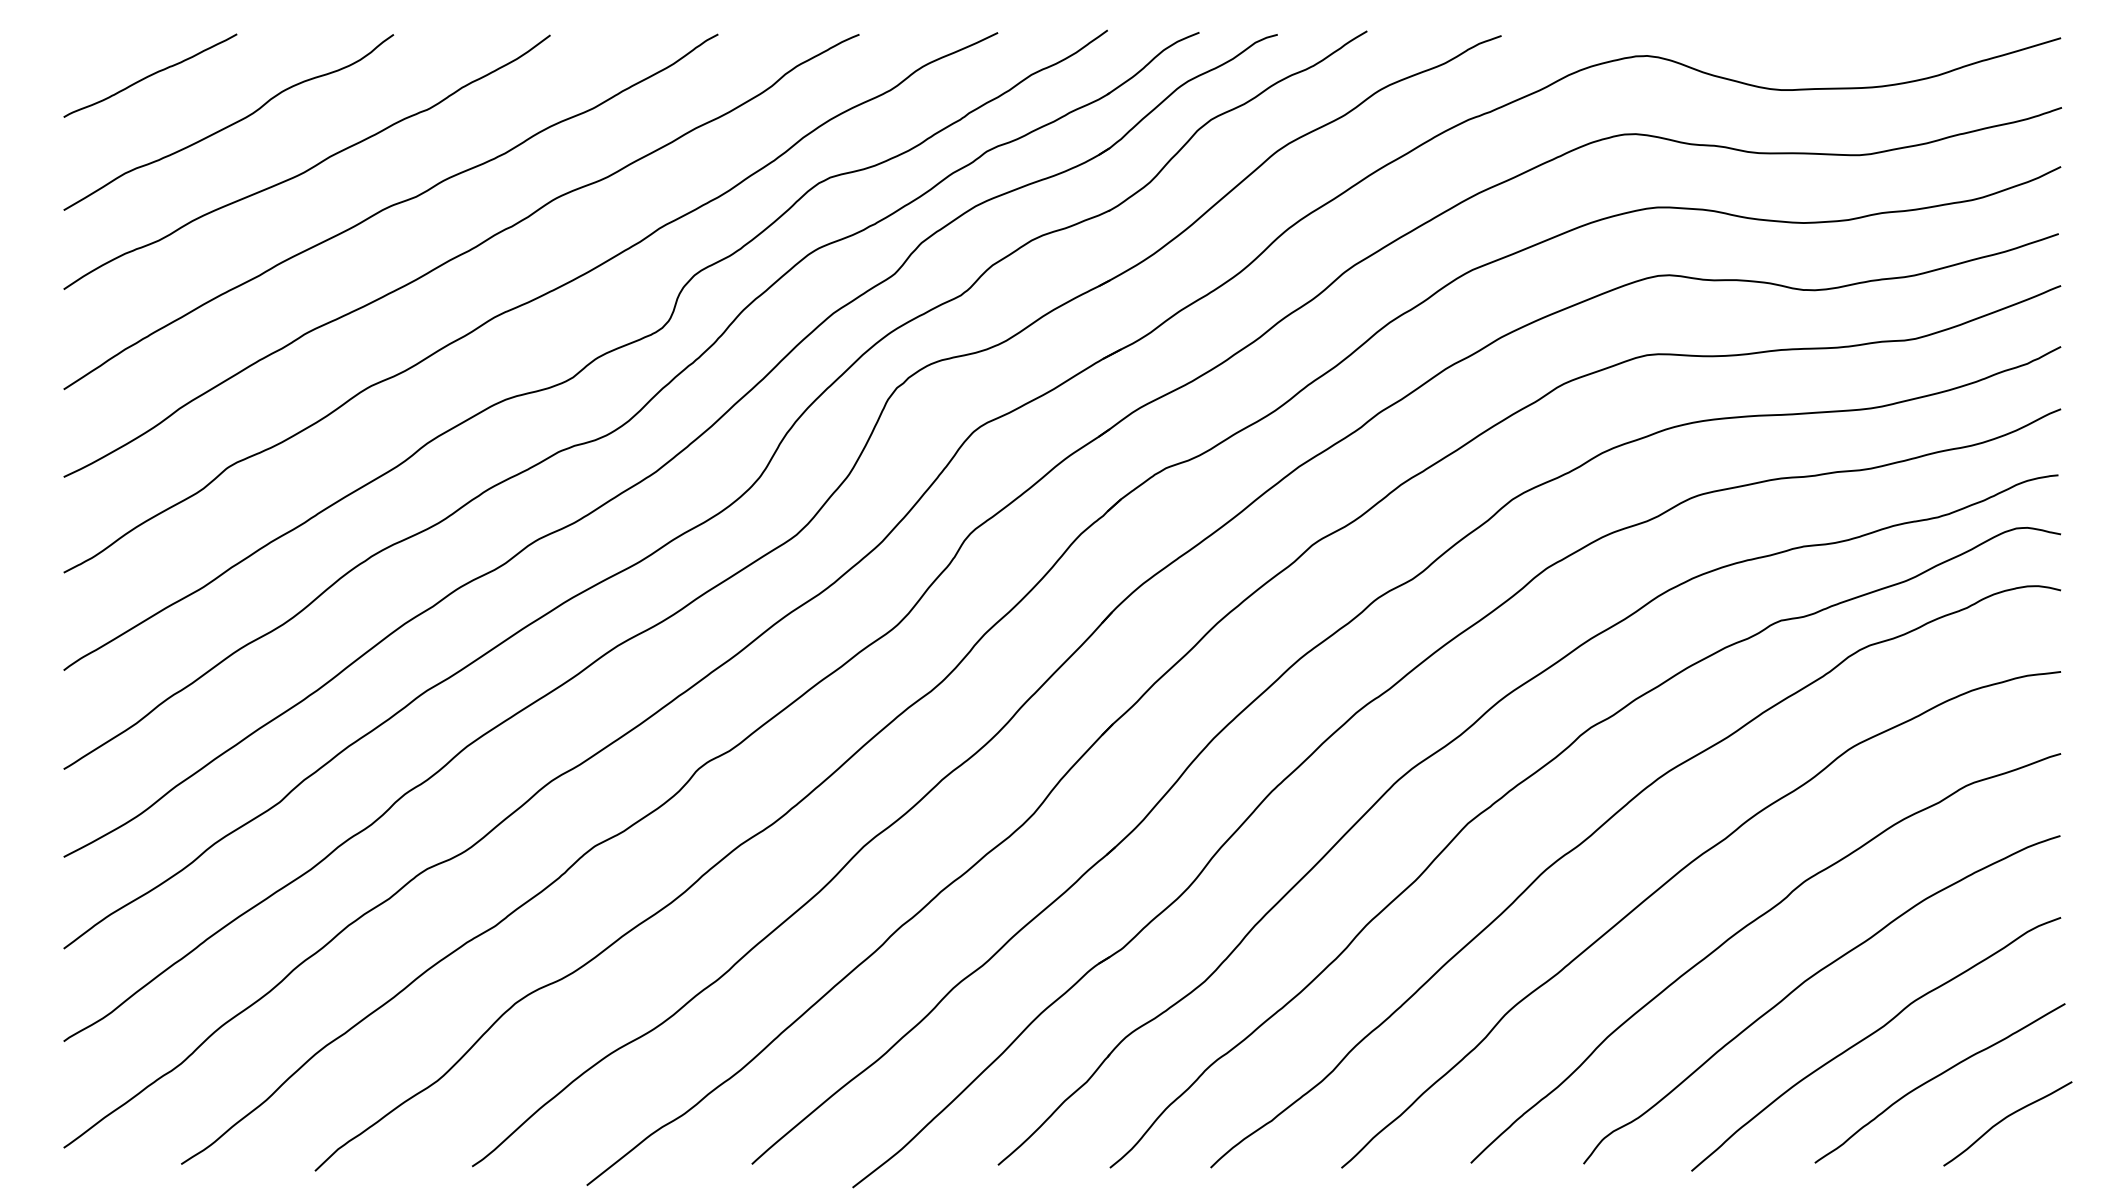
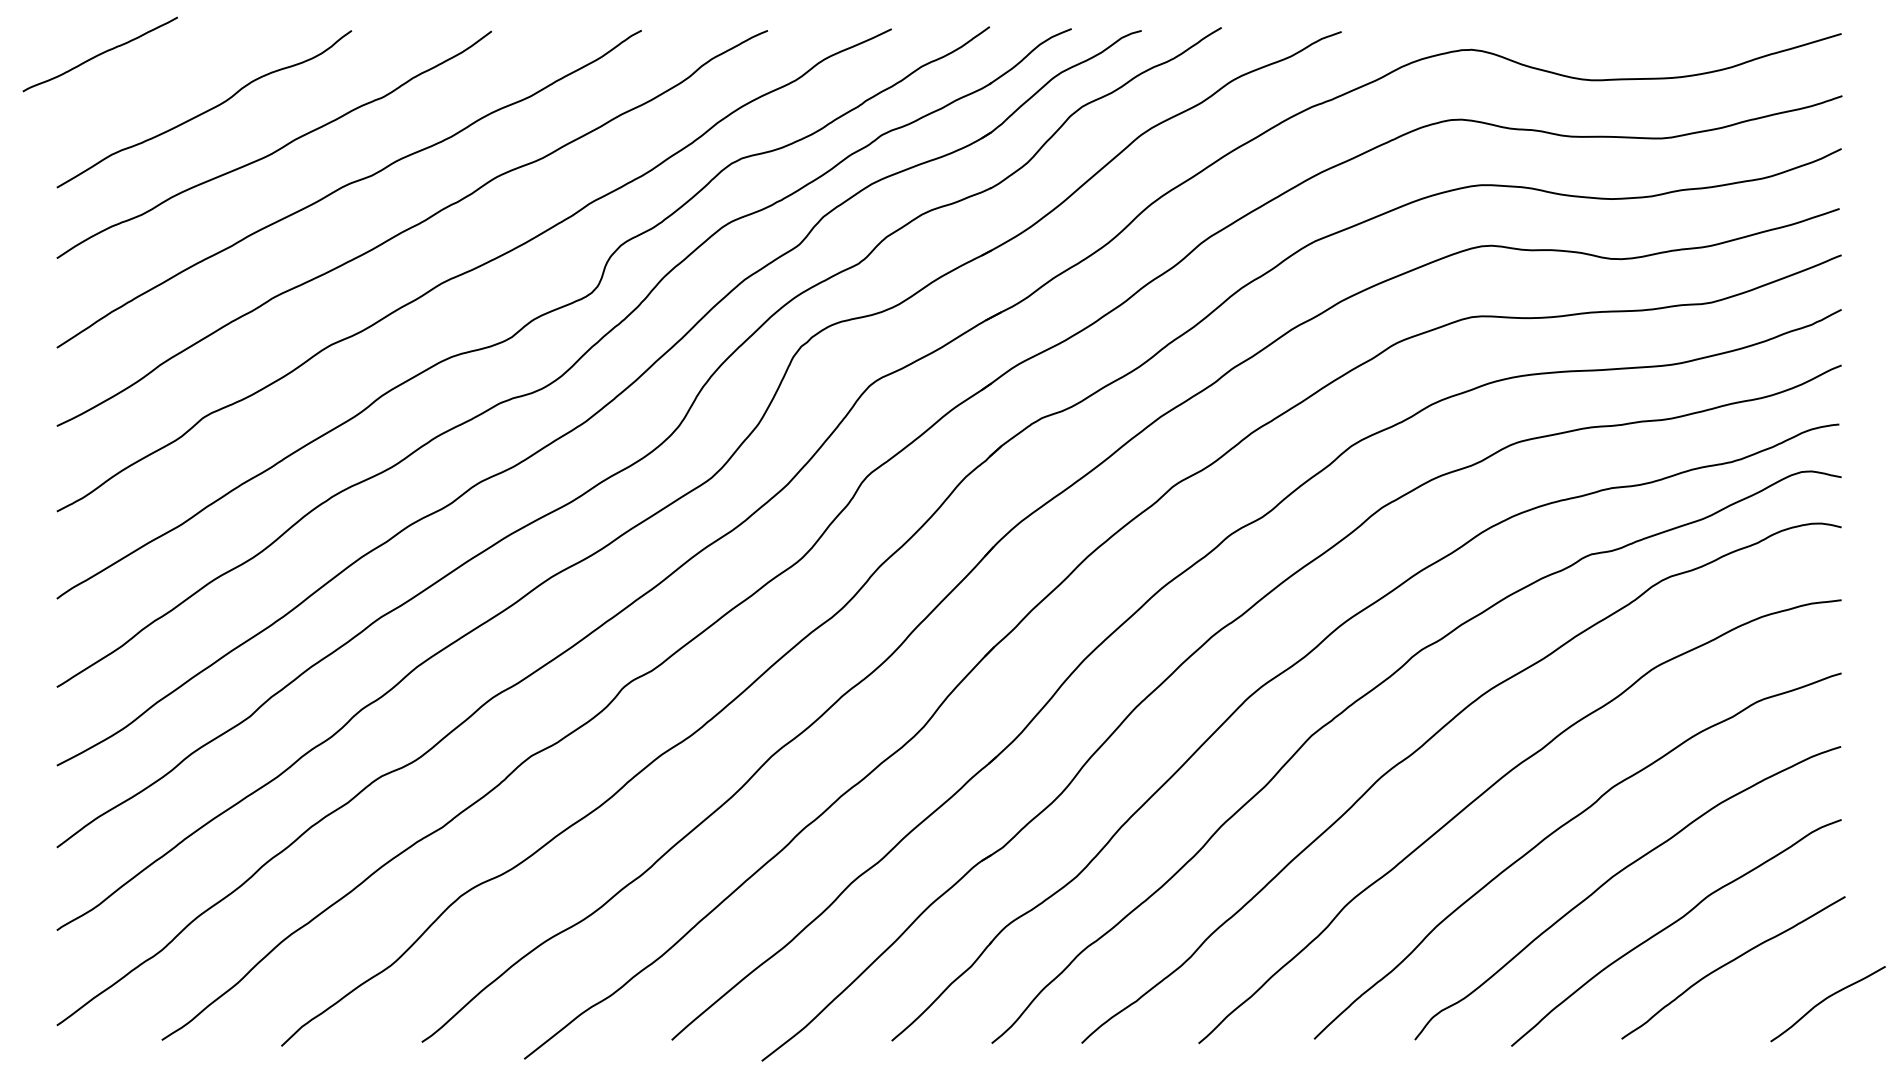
curve: (149, 75) -> (99, 54), moved
curve: (2004, 1119) -> (1825, 1000), moved

